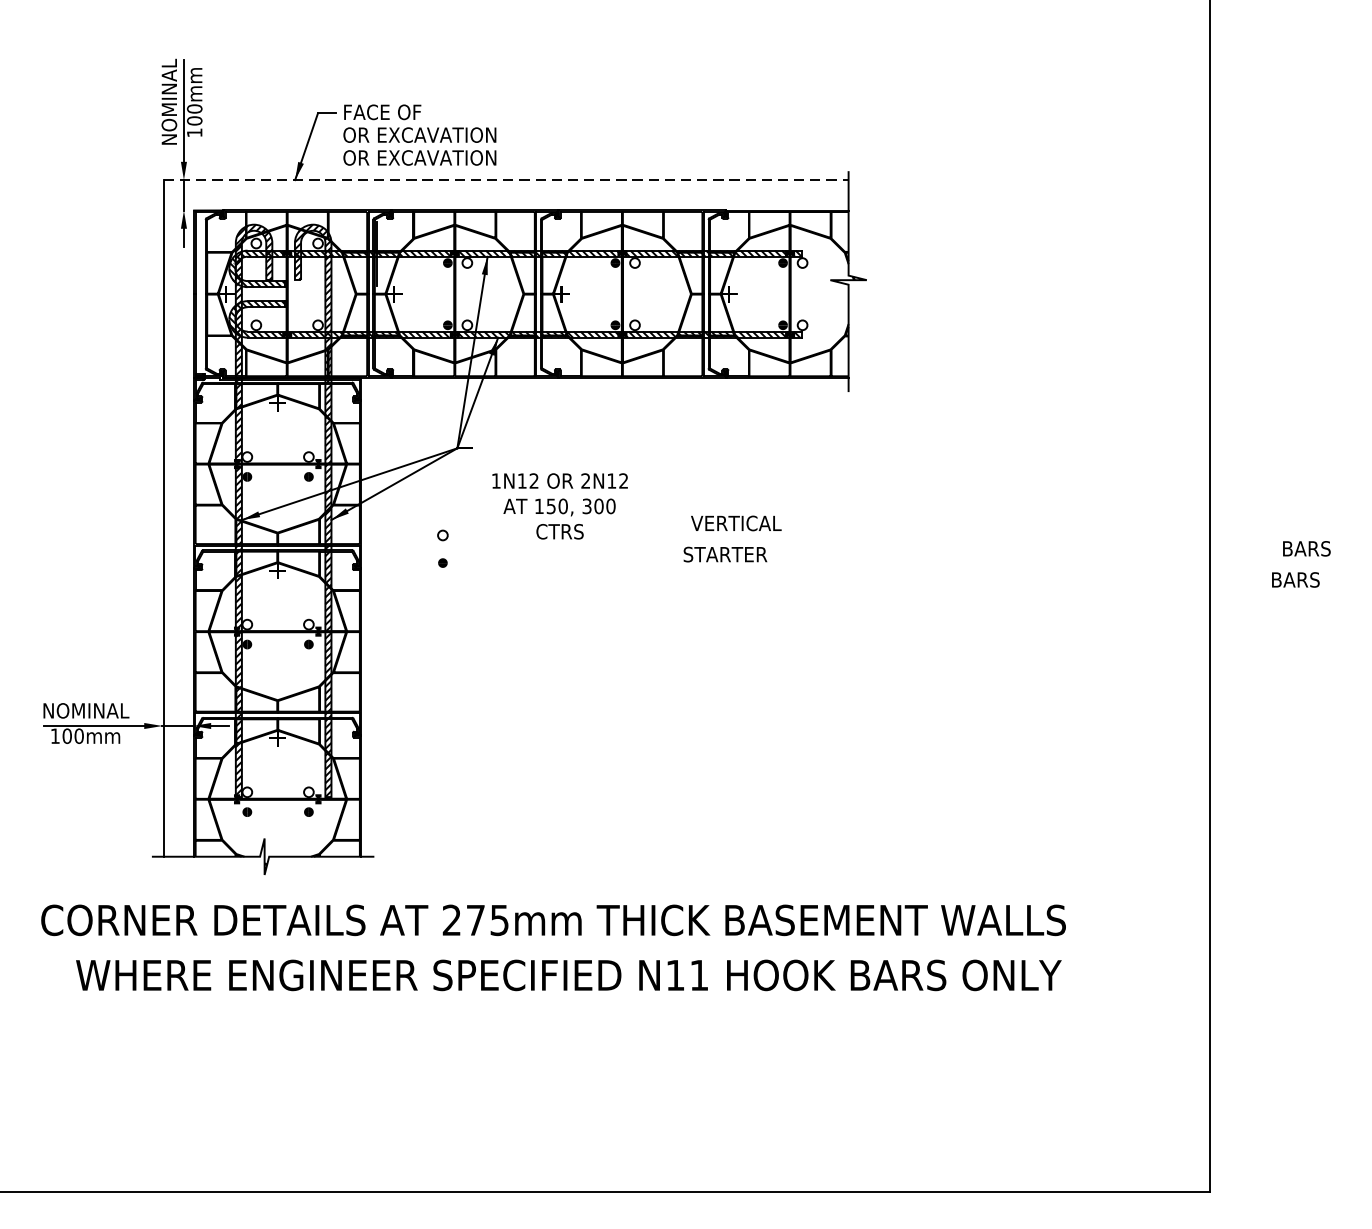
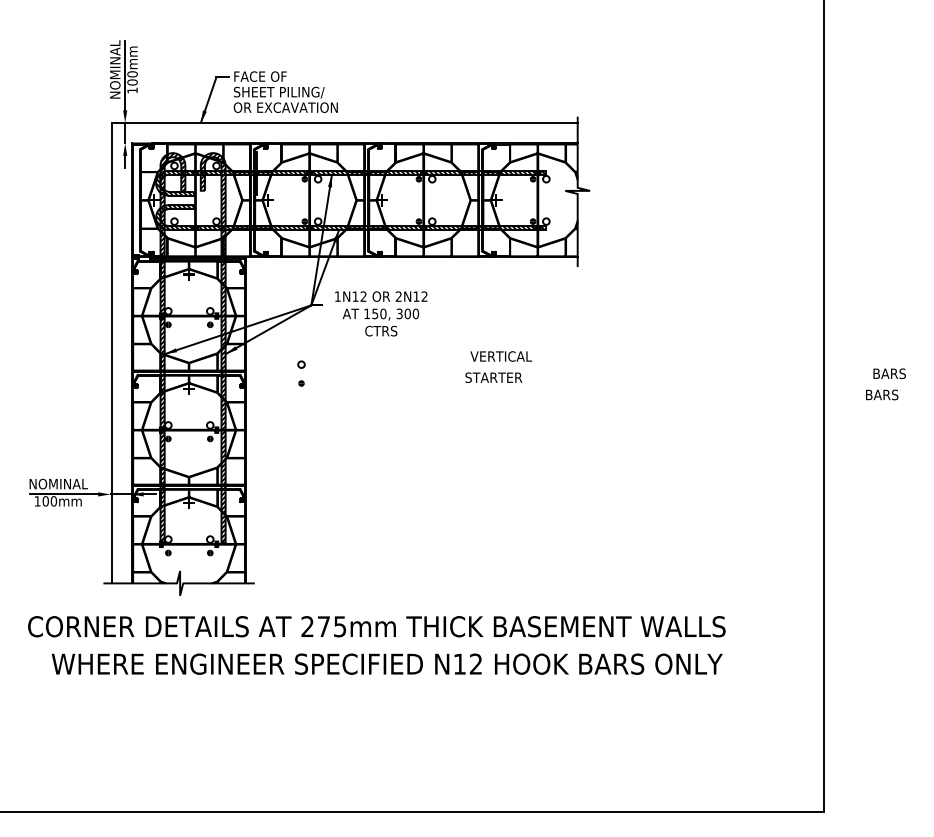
text: (419, 135) -> (285, 92), OR EXCAVATION -> SHEET PILING/
line: (507, 179) -> (345, 122), dashed -> solid
text: (560, 505) -> (381, 313), moved
text: (698, 974) -> (475, 663), N11 -> N12

